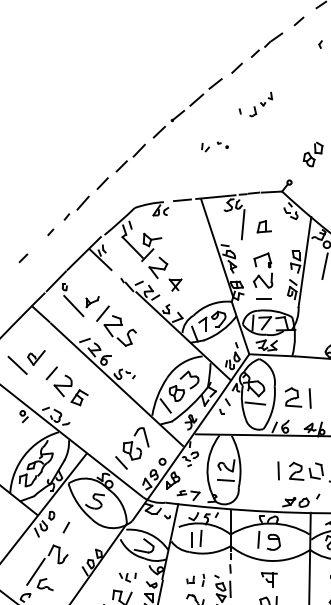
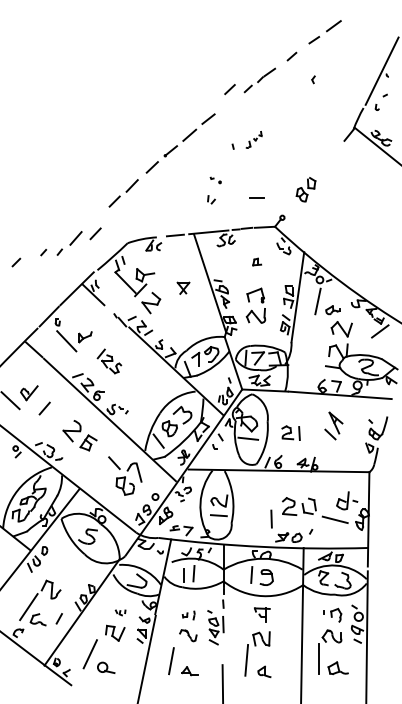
line: (236, 68) -> (229, 89), moved
part: (260, 104) -> (253, 139), size x0.7
part: (205, 147) -> (211, 199), moved
line: (102, 183) -> (95, 233), moved
line: (242, 224) -> (235, 259), removed
part: (263, 226) -> (256, 261), size x0.6
line: (50, 232) -> (43, 252), moved
line: (23, 258) -> (16, 262), moved
part: (175, 284) -> (183, 287), moved
line: (263, 298) -> (256, 197), moved
part: (116, 326) -> (109, 361), size x0.6
part: (70, 390) -> (79, 435), moved
part: (297, 397) -> (290, 432), size x0.7
line: (121, 462) -> (114, 462), moved
line: (278, 470) -> (271, 518), moved
line: (65, 527) -> (58, 618), moved
part: (127, 577) -> (120, 612), size x0.6
part: (195, 580) -> (188, 615), size x0.7

